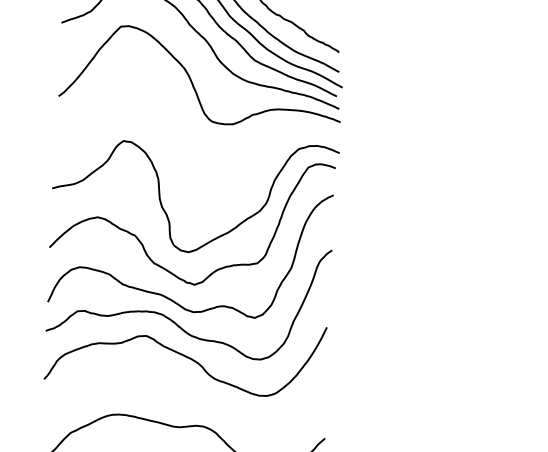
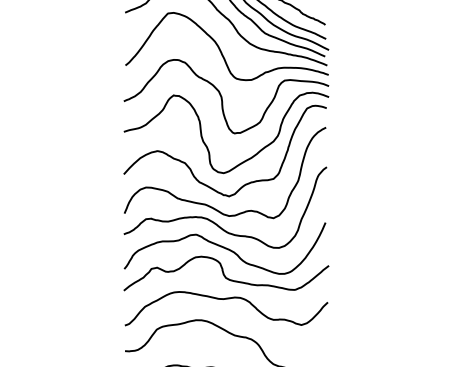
curve: (191, 145) -> (222, 96), added
curve: (183, 391) -> (224, 273), added

